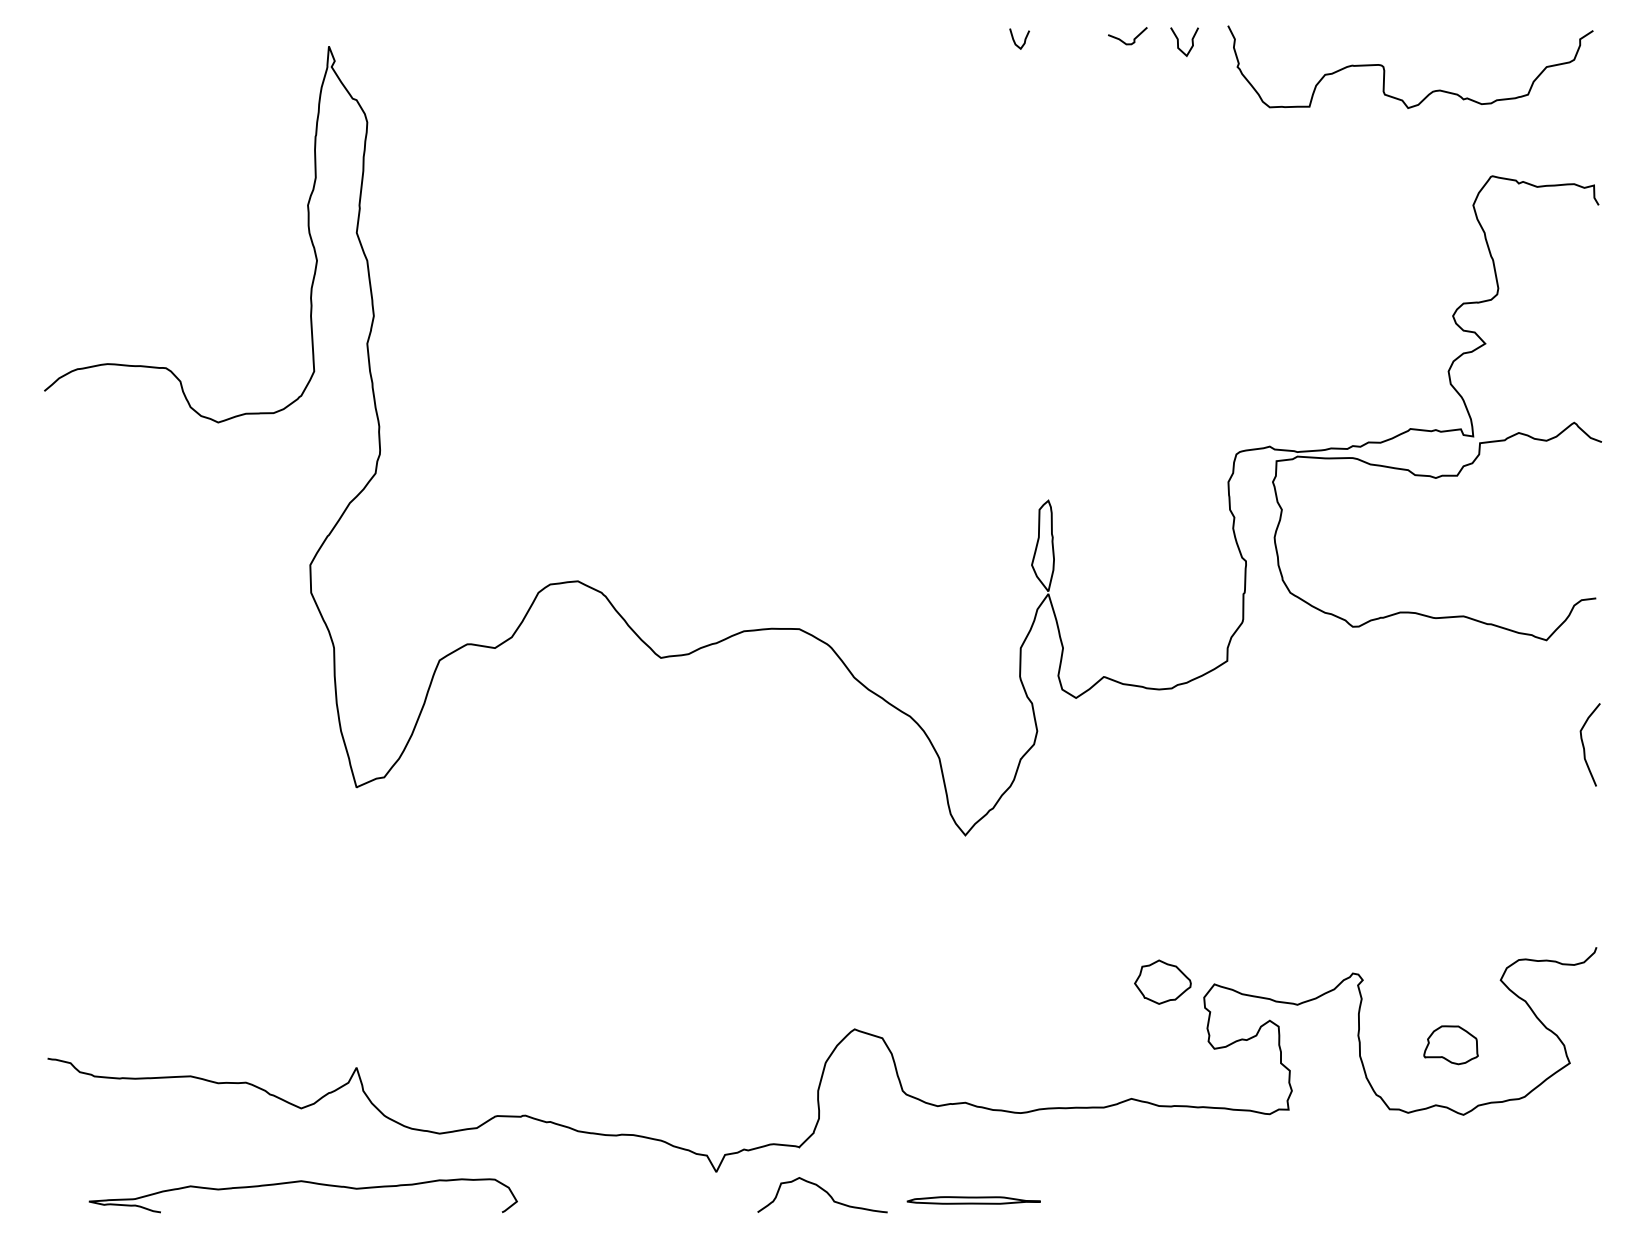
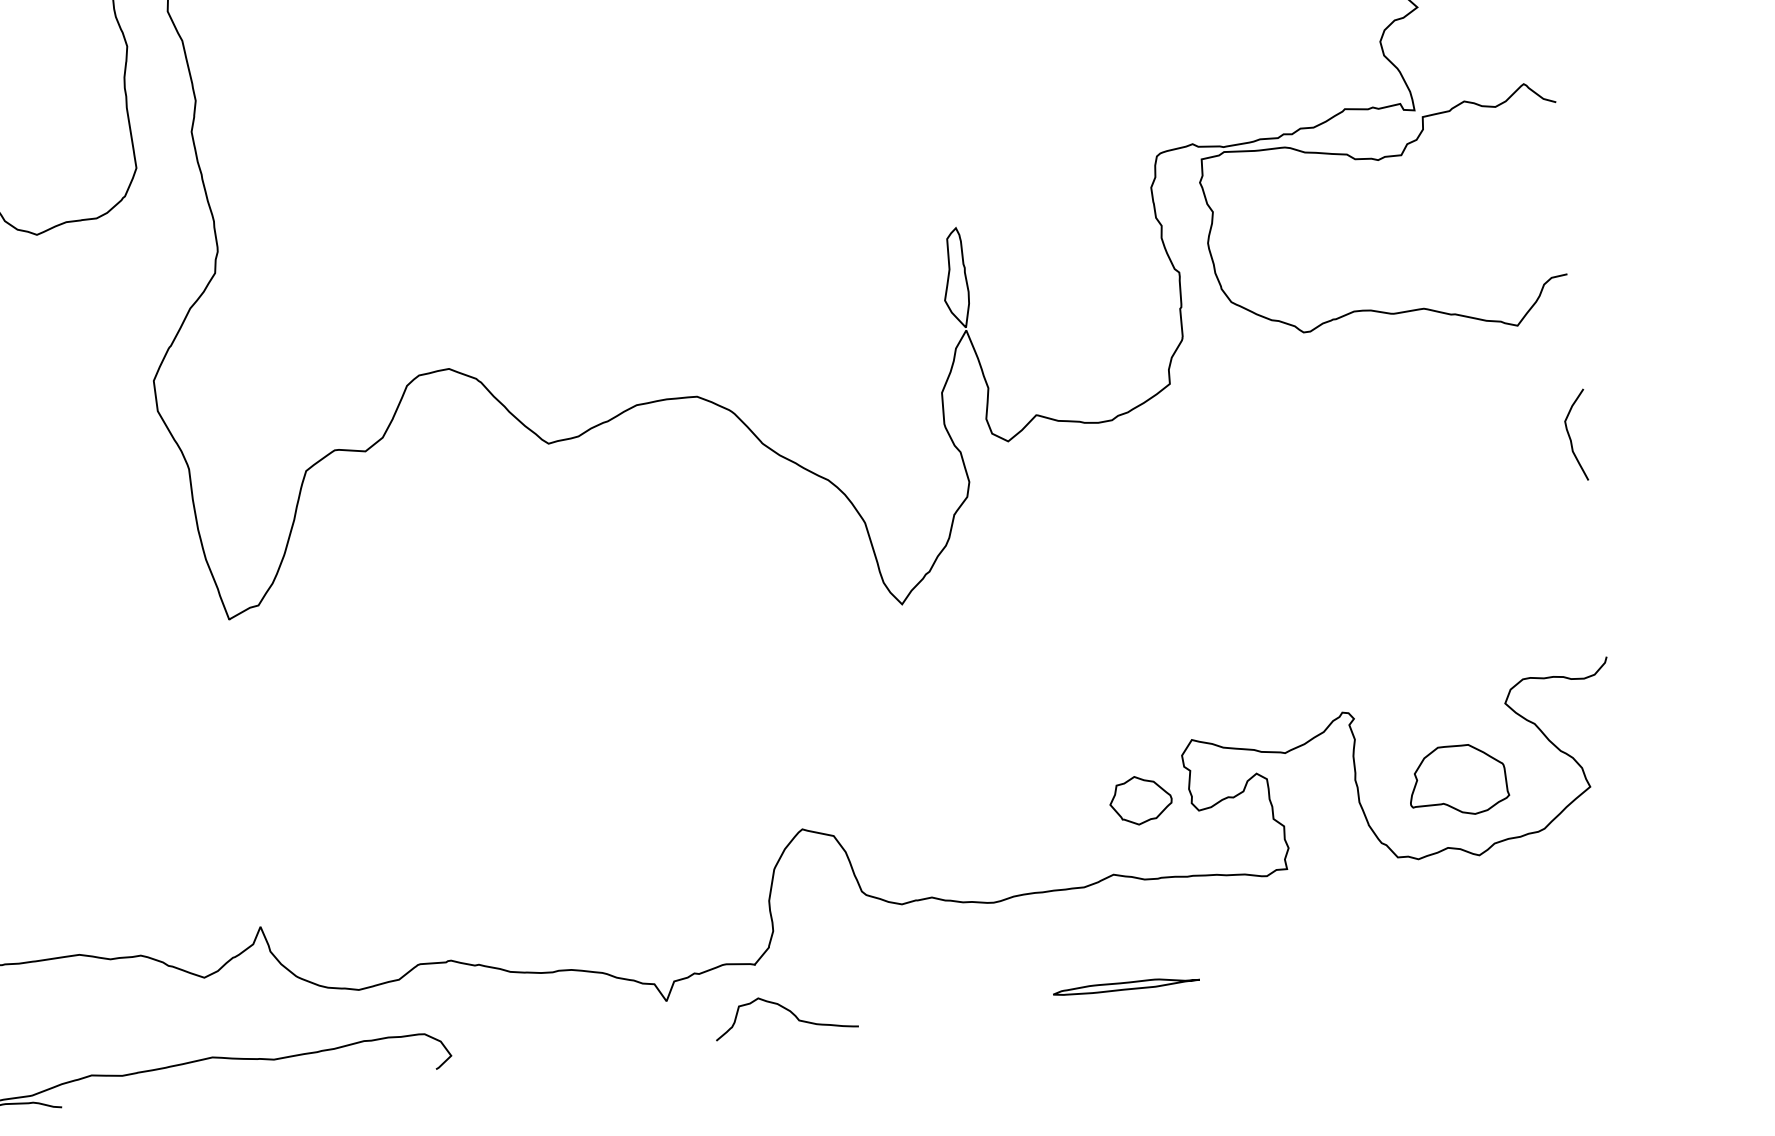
part: (1162, 981) -> (1140, 799), moved
part: (1450, 1044) -> (1457, 779), size x1.67
part: (973, 1200) -> (1126, 986), moved

